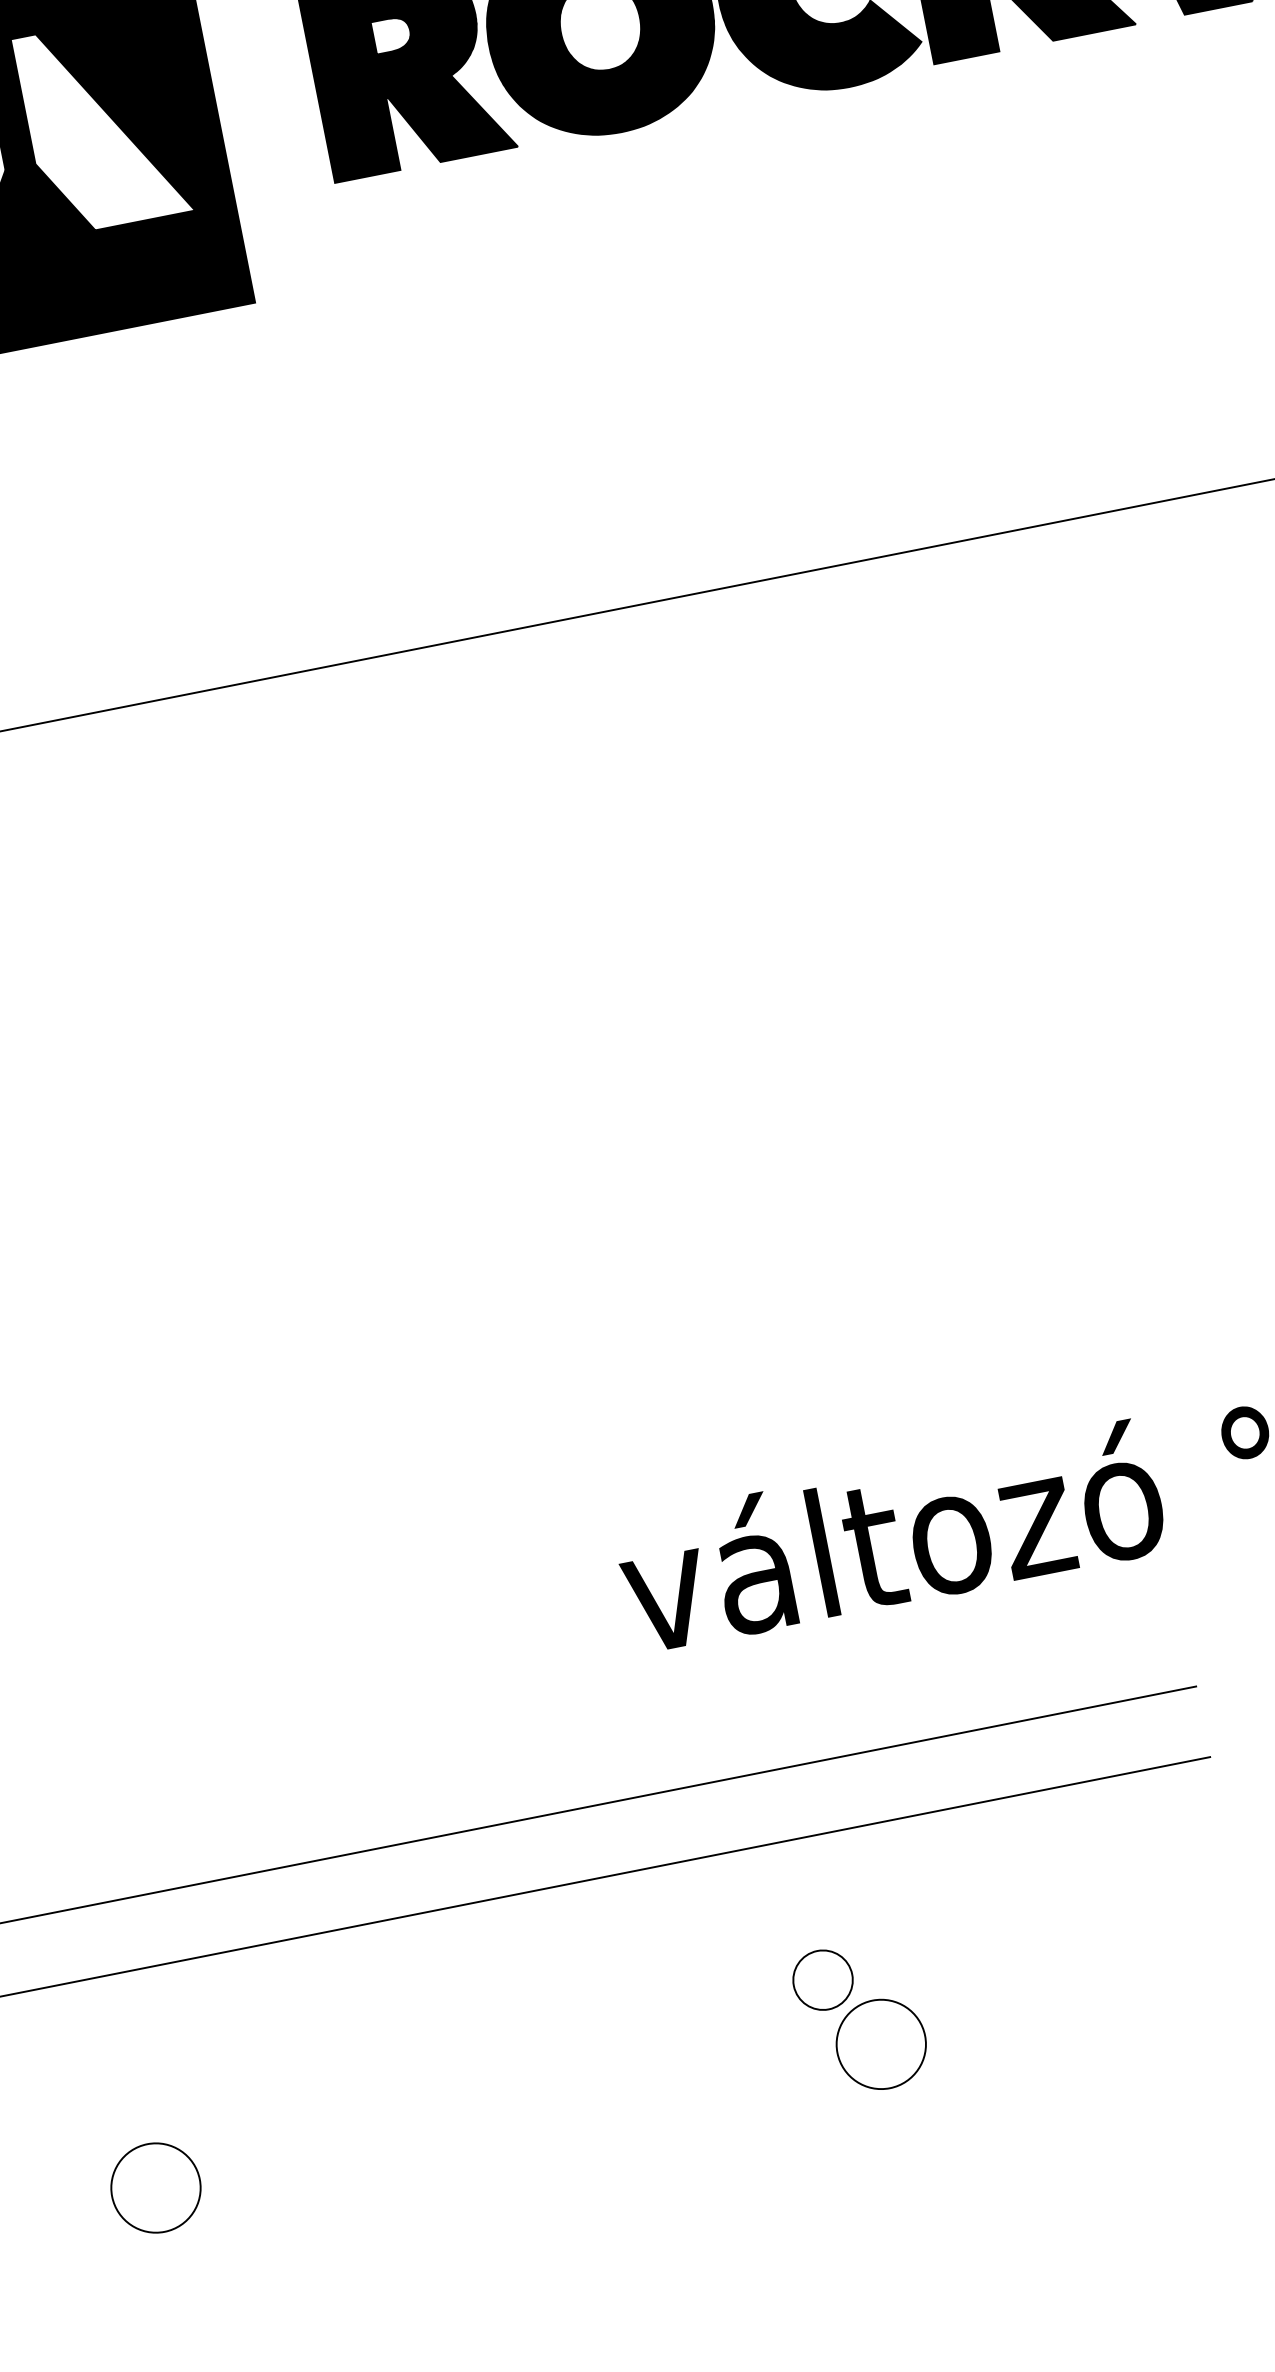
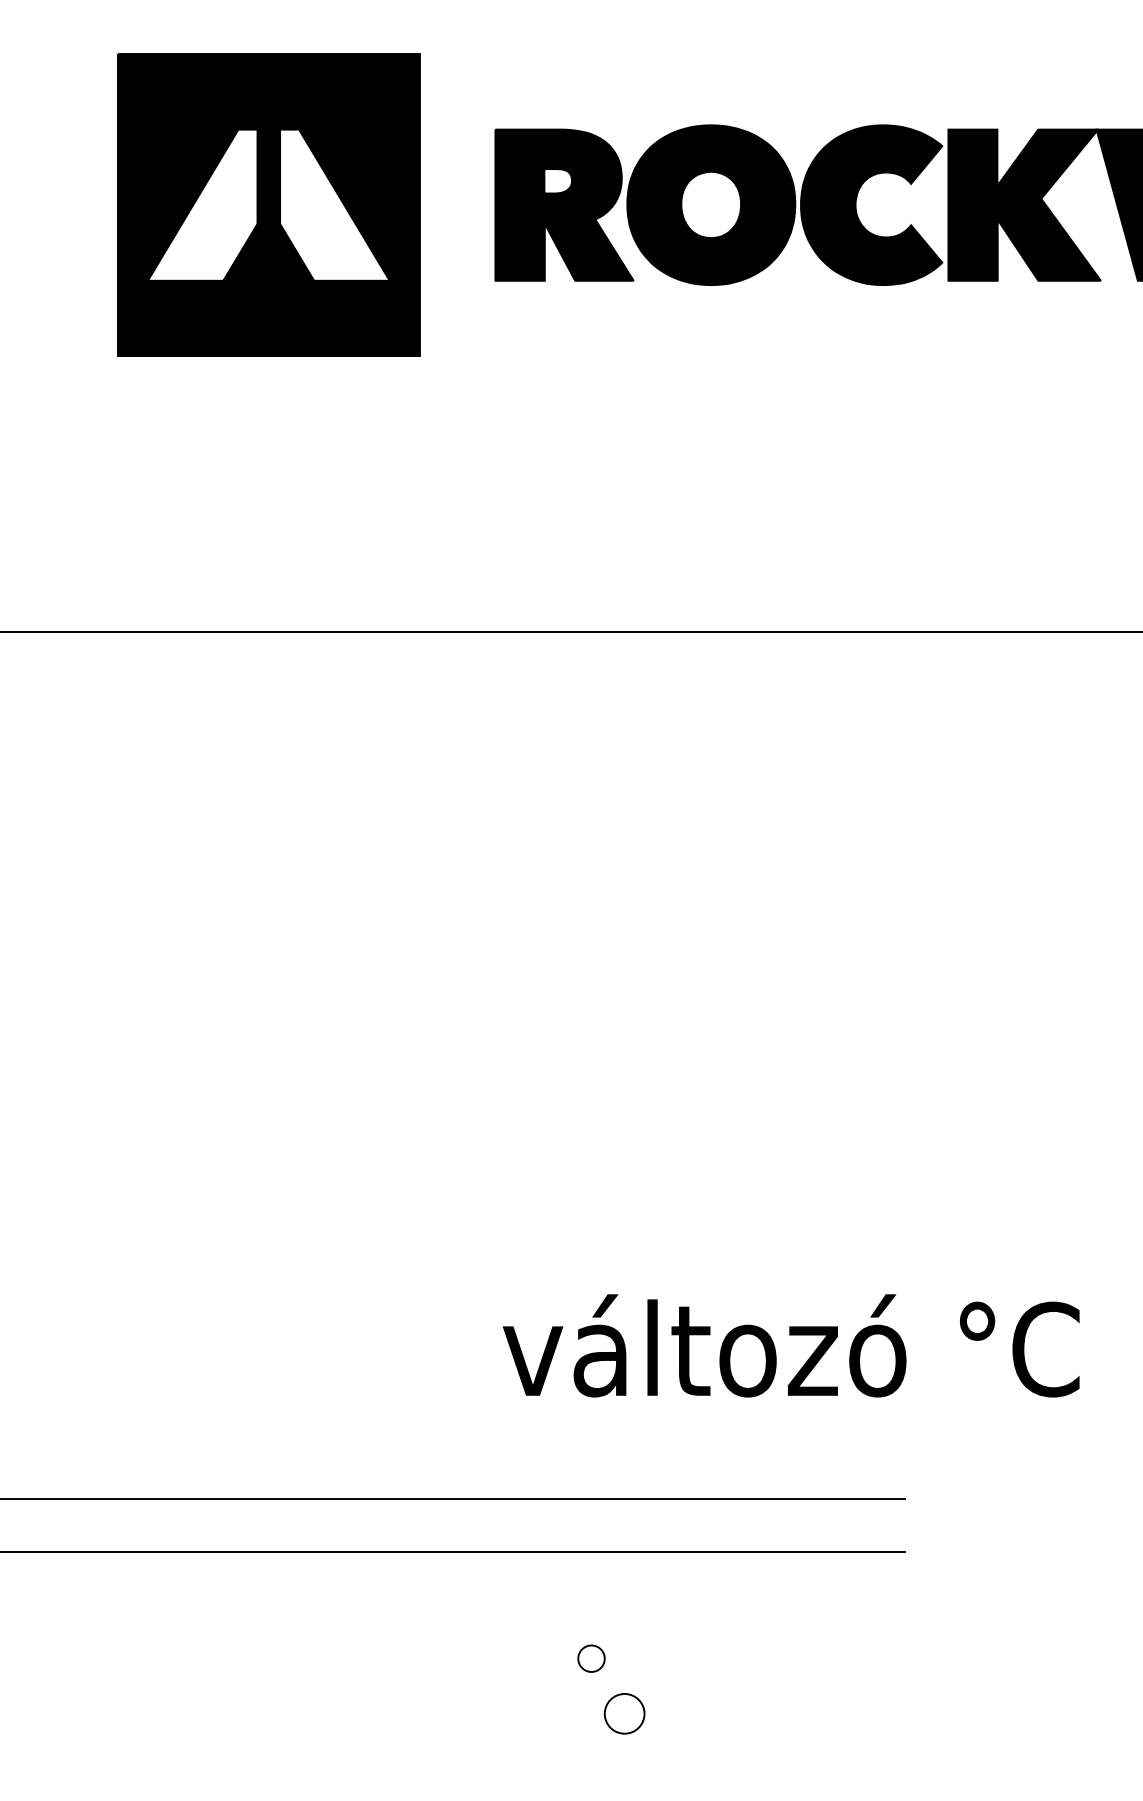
circle: (822, 1979) -> (591, 1658), size x0.6
circle: (880, 2044) -> (624, 1713), size x0.6
circle: (156, 2187) -> (76, 1713), removed

